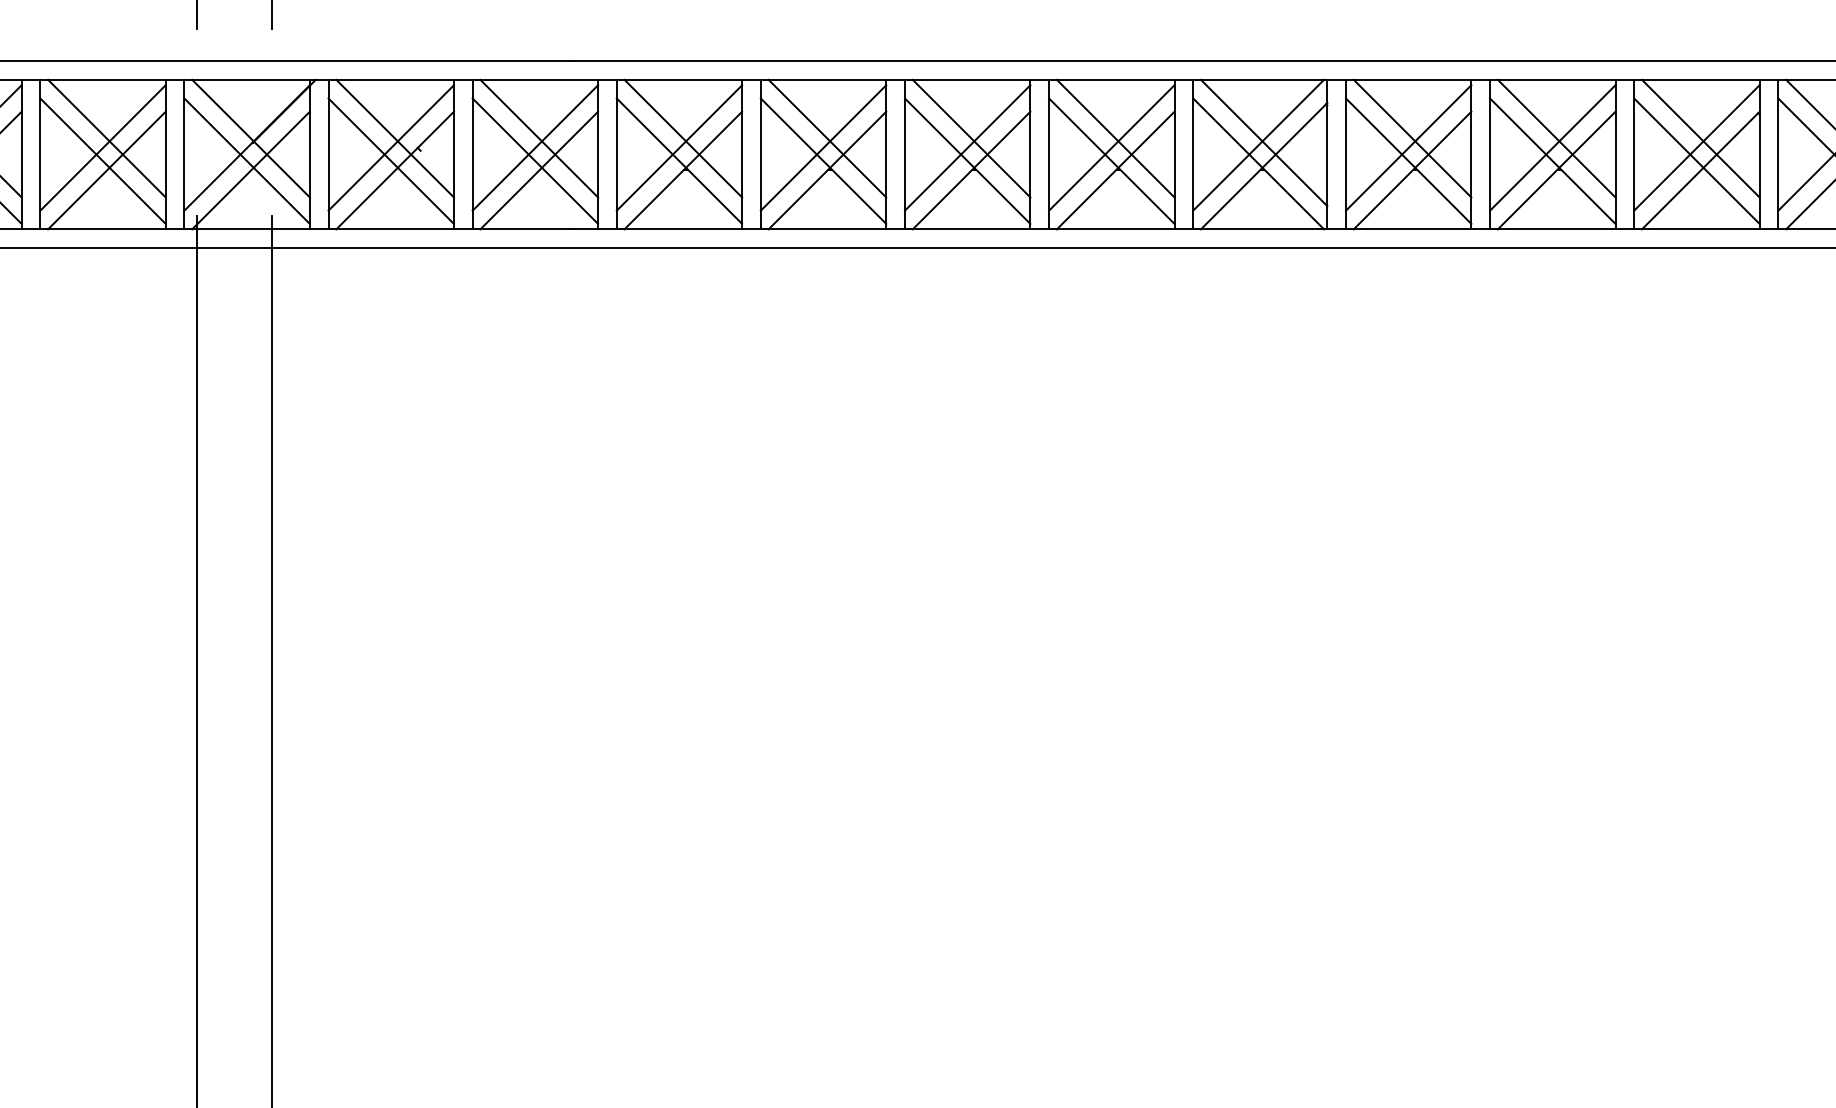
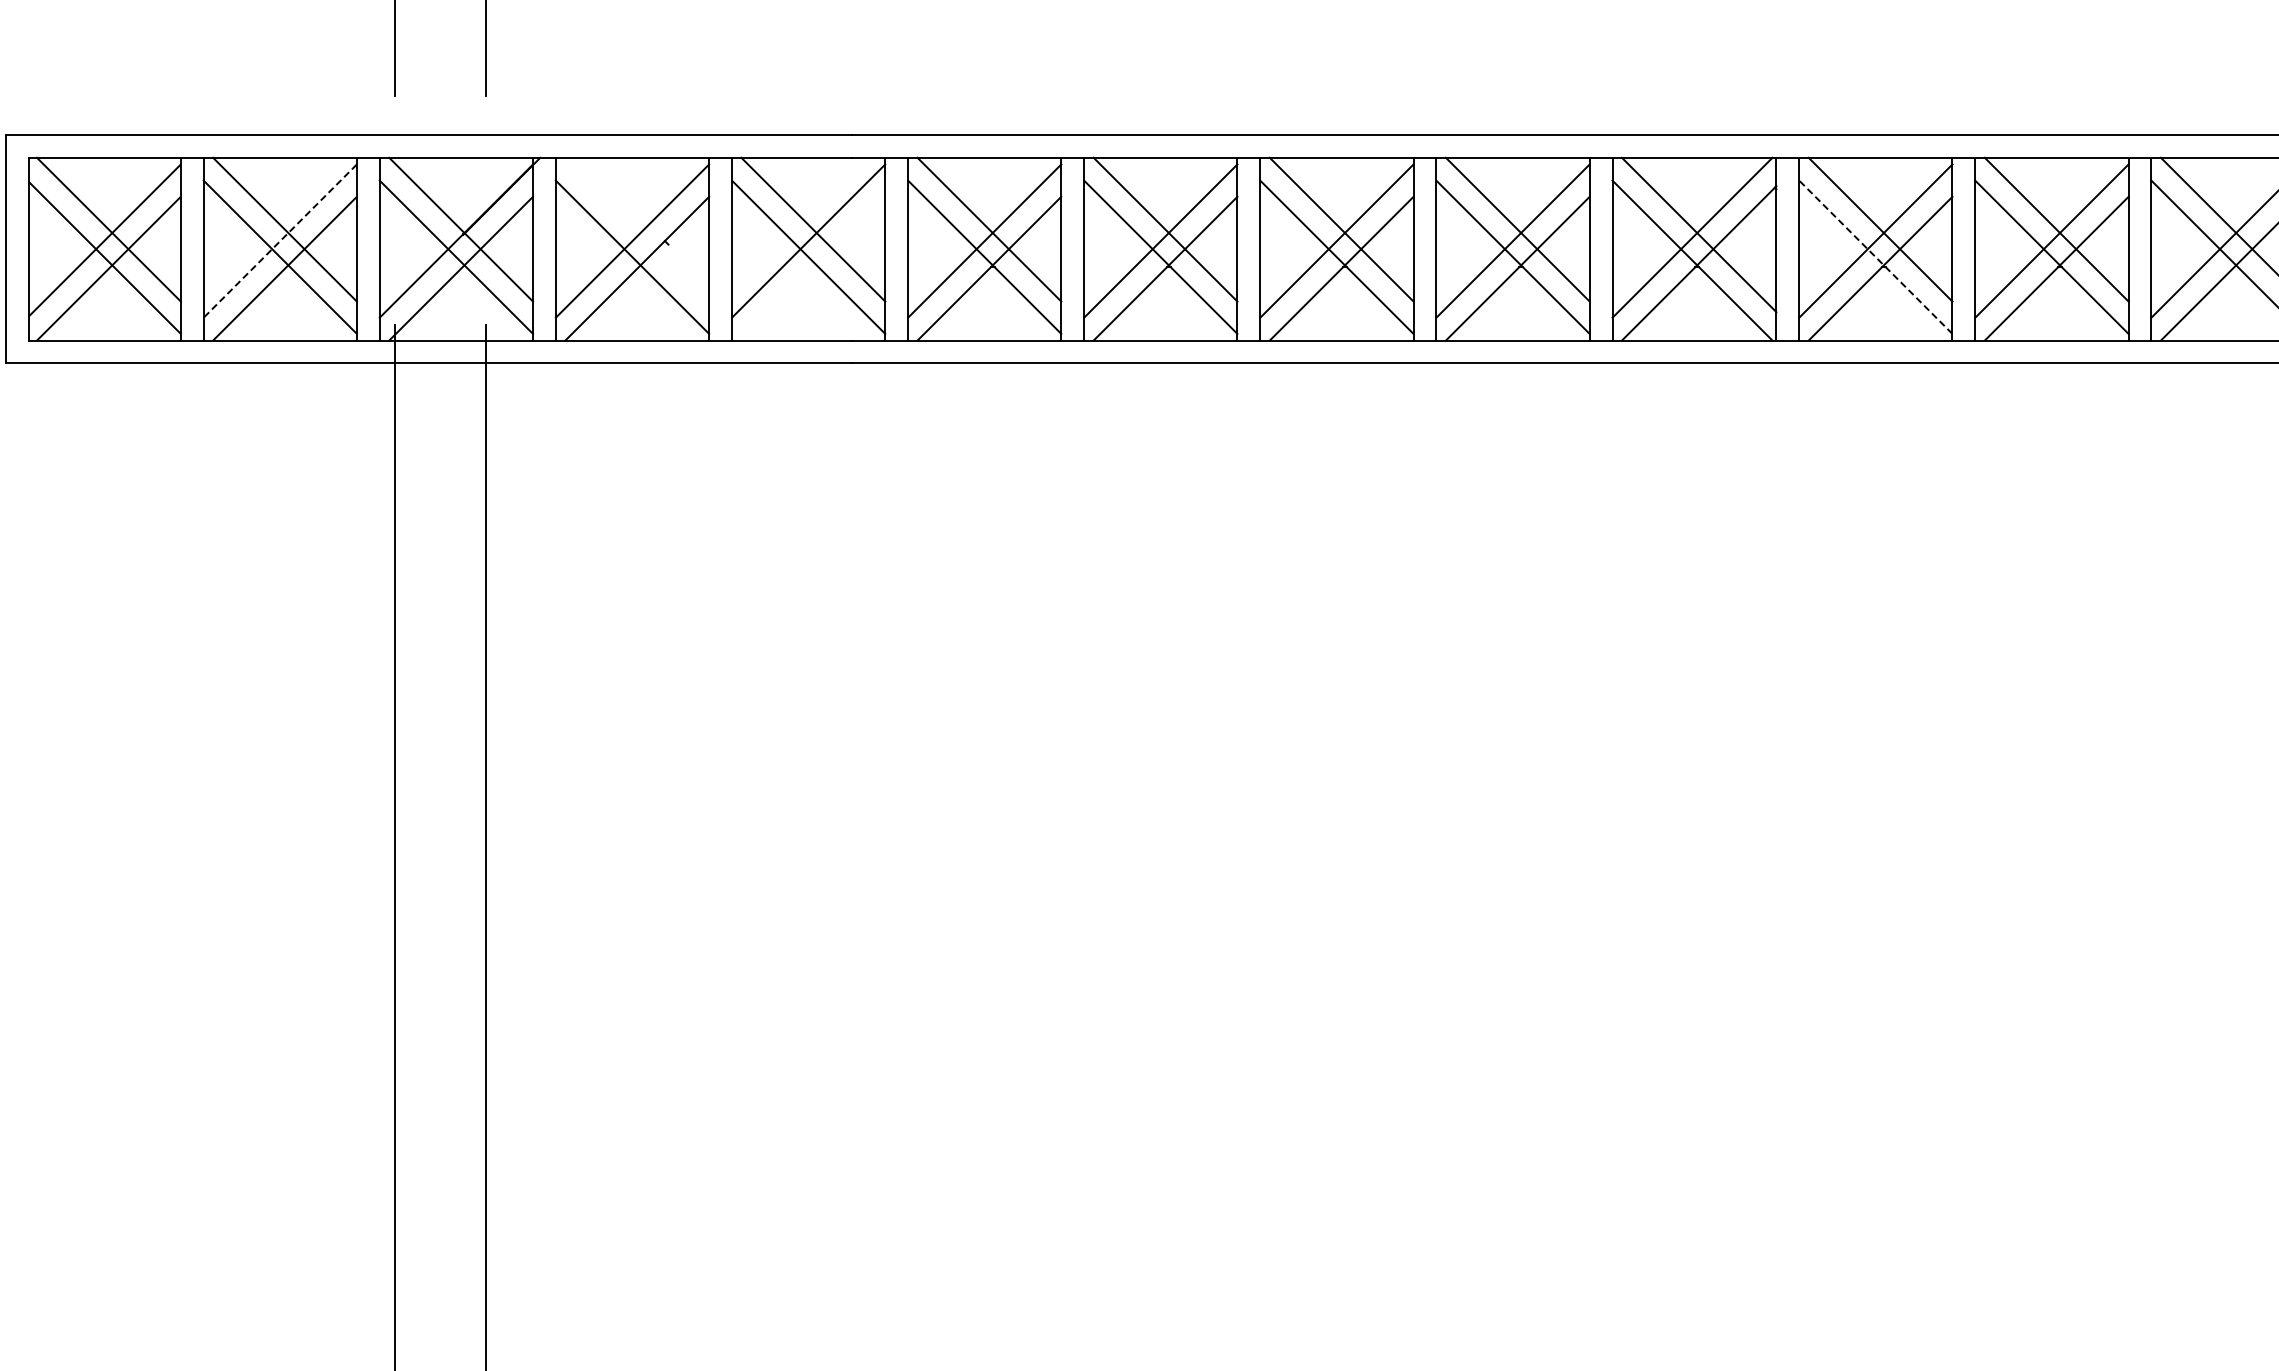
line: (395, 138) -> (637, 229), removed
line: (102, 148) -> (279, 241), solid -> dashed
line: (1408, 160) -> (1875, 256), solid -> dashed
line: (539, 170) -> (813, 268), removed

